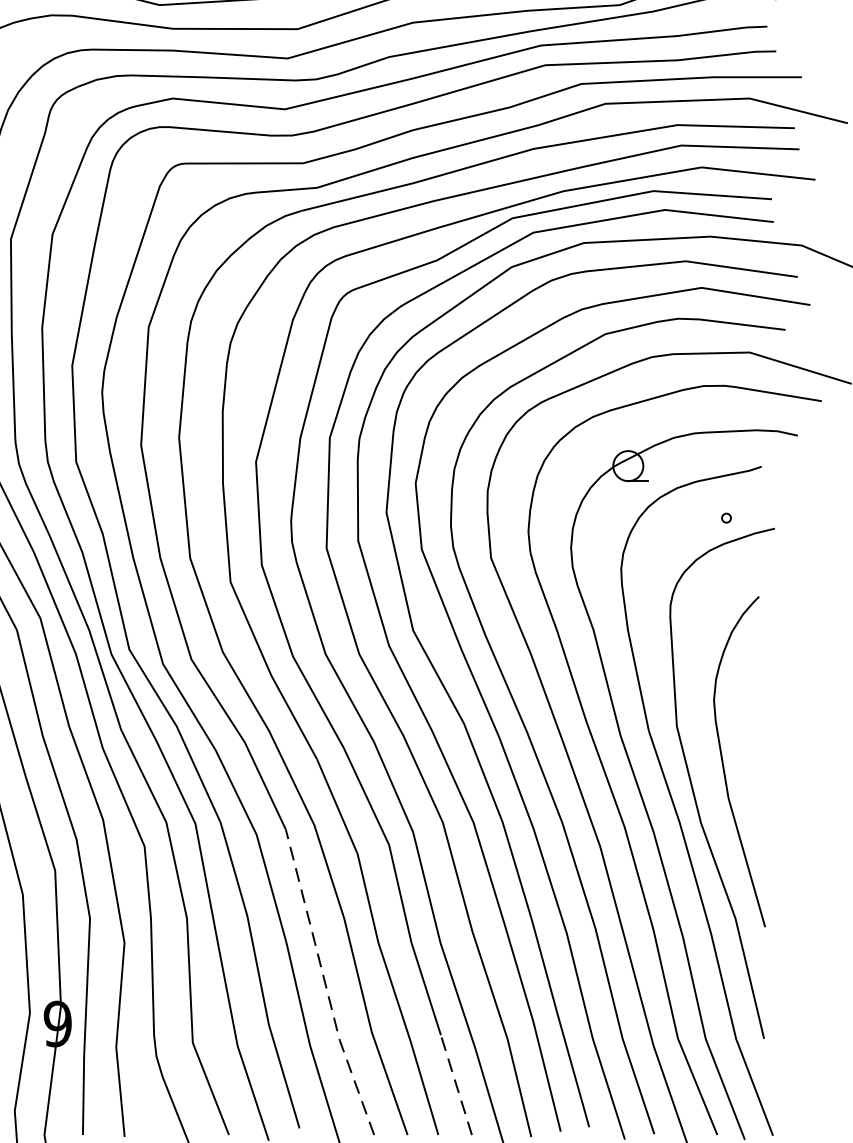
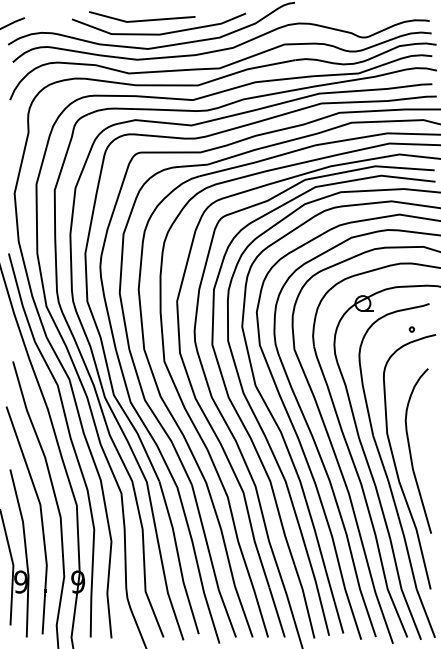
line: (324, 982) -> (211, 561), dashed -> solid
line: (455, 1085) -> (276, 612), dashed -> solid

